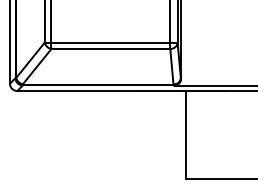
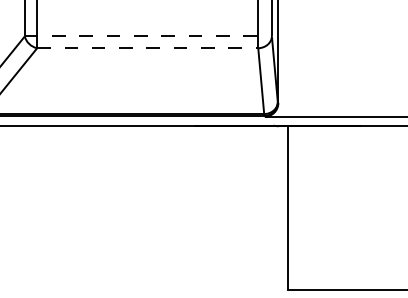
line: (111, 42) -> (148, 36), solid -> dashed
line: (111, 49) -> (148, 49), solid -> dashed

